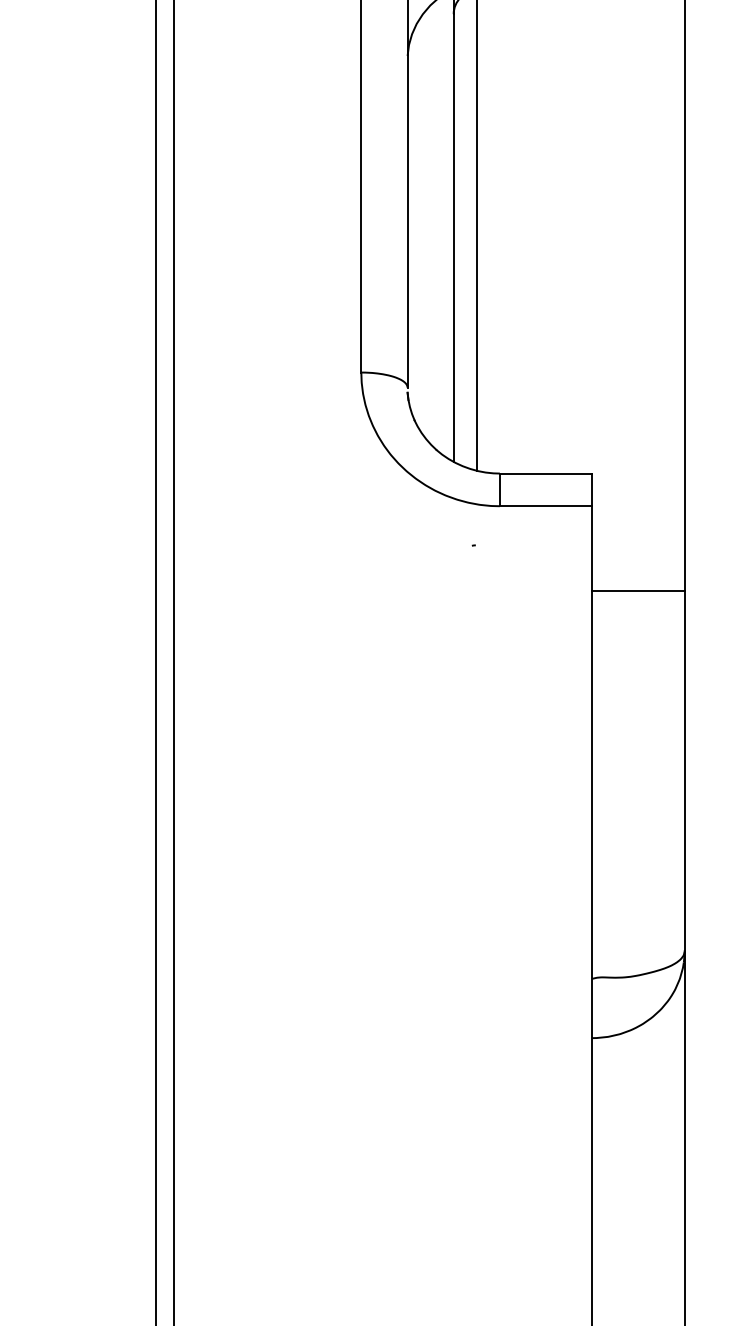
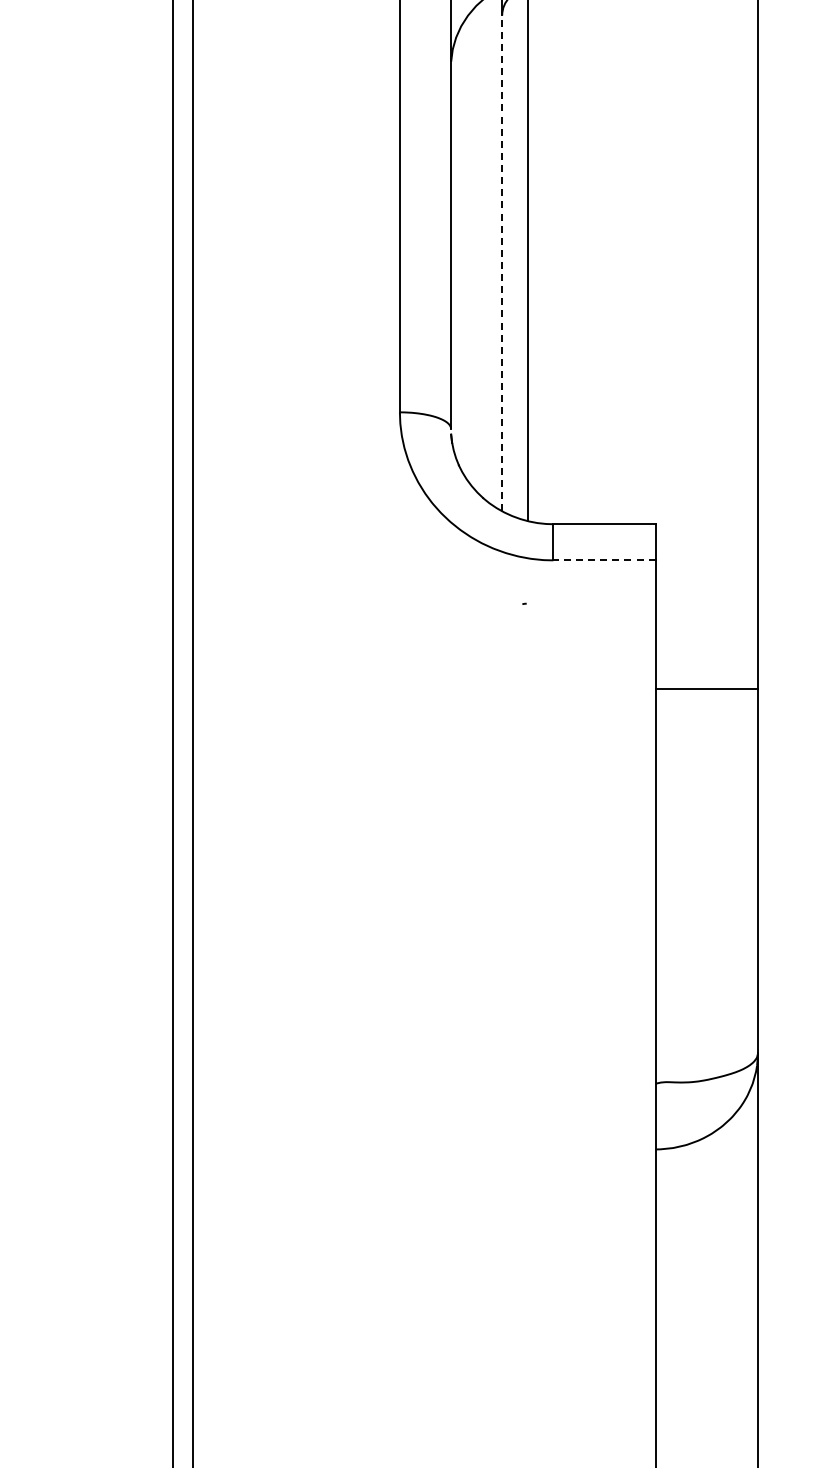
line: (453, 238) -> (502, 263), solid -> dashed
line: (546, 506) -> (604, 560), solid -> dashed
line: (638, 591) -> (706, 688), moved

